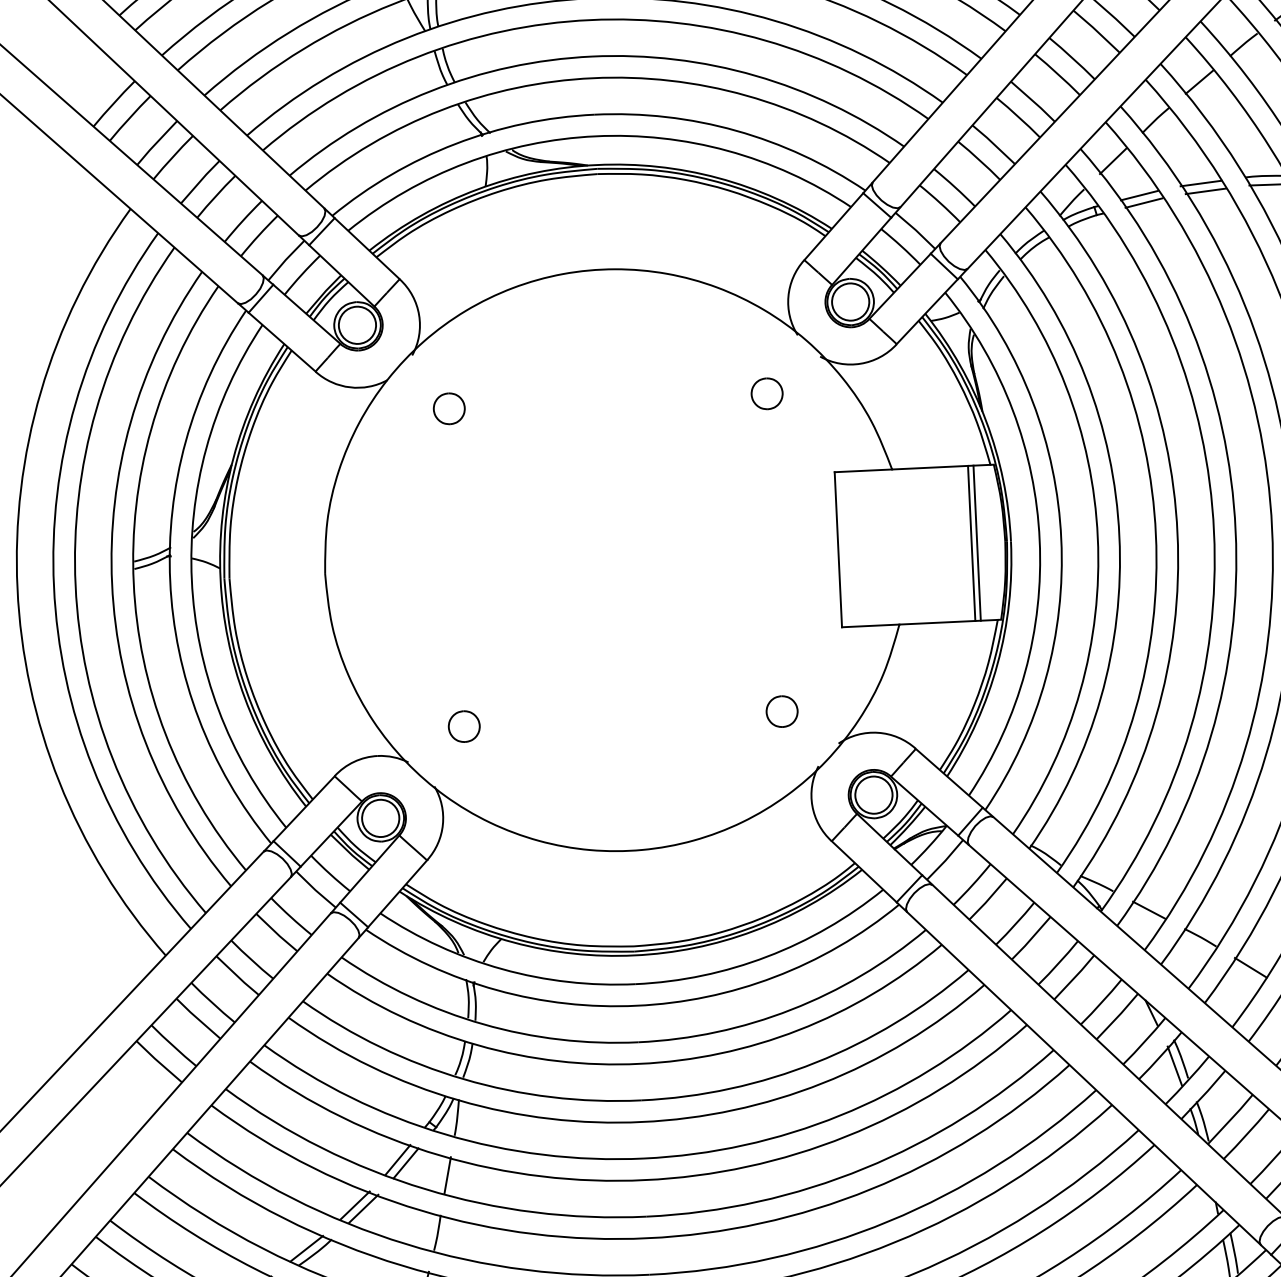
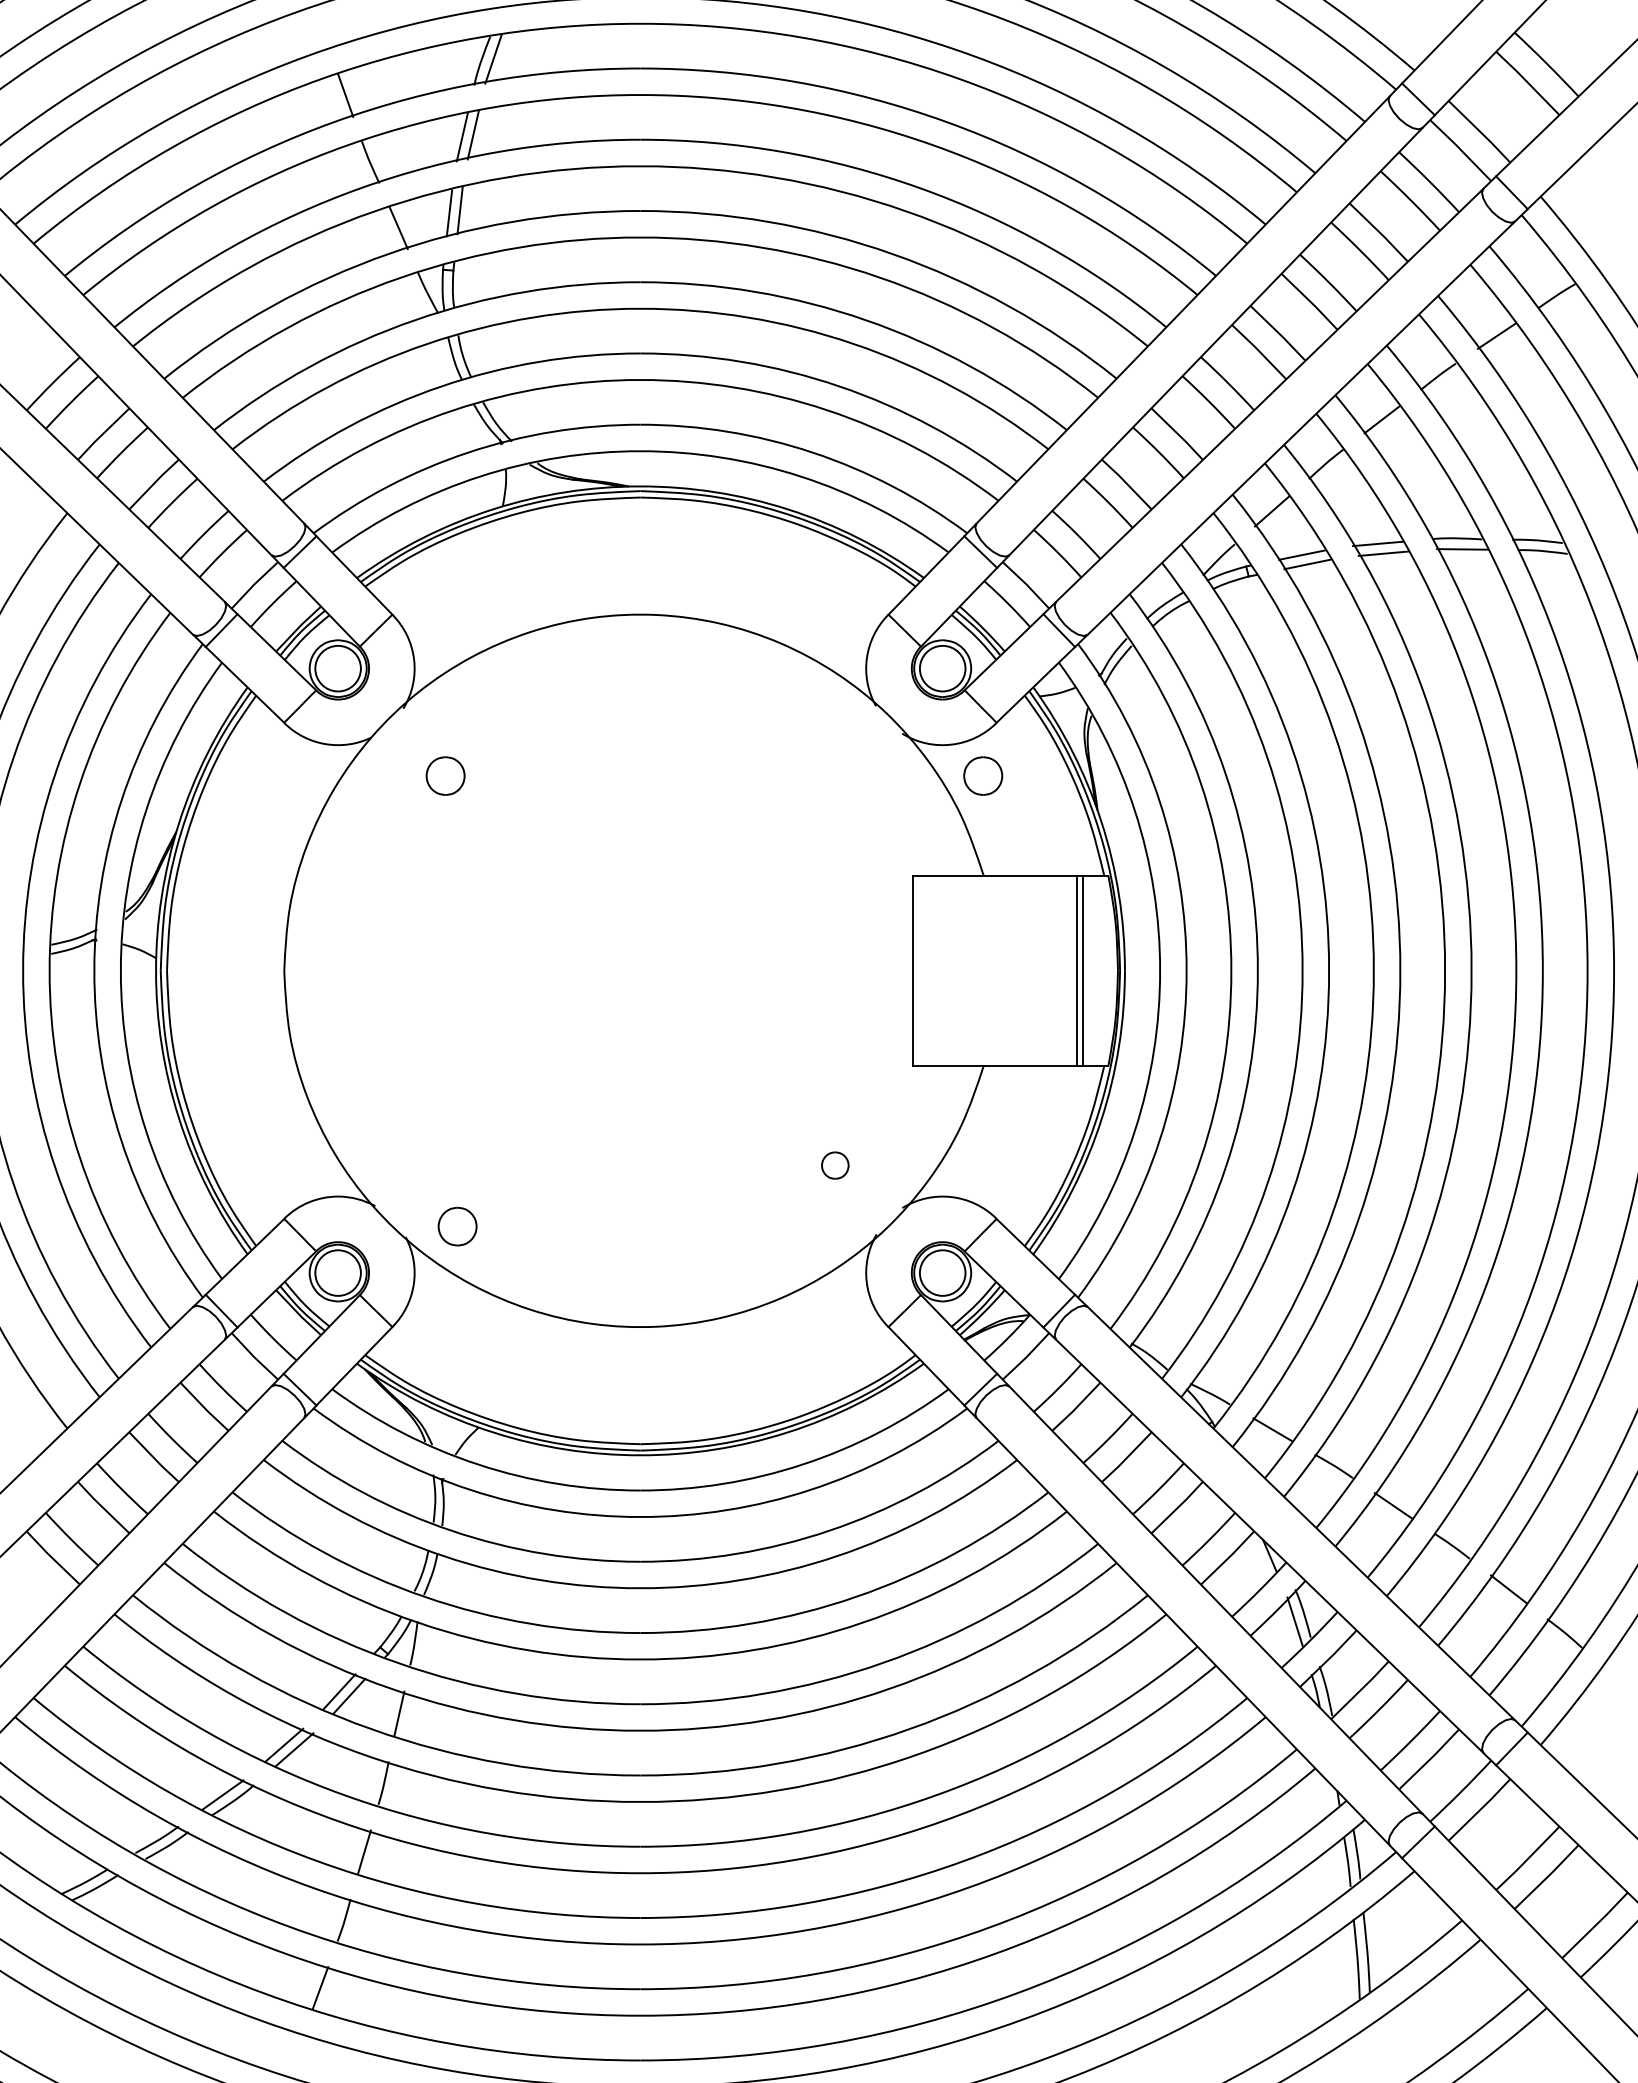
part: (767, 393) -> (983, 775), moved
part: (782, 711) -> (835, 1165), size x0.7
part: (464, 726) -> (457, 1226), moved

